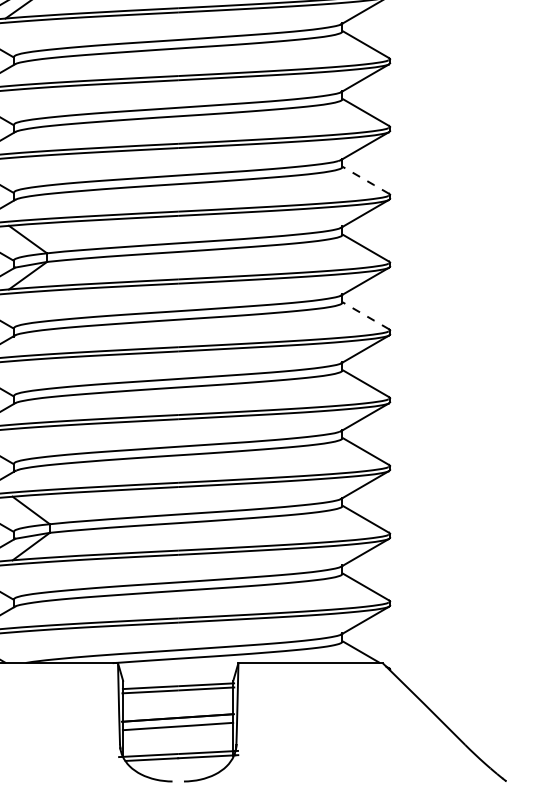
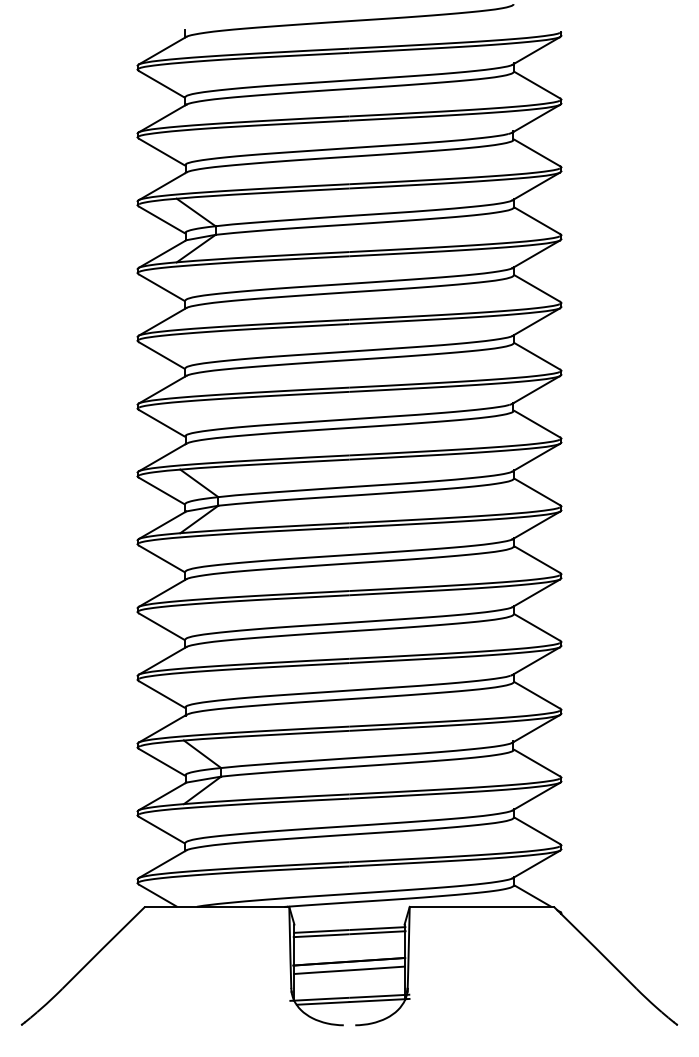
line: (365, 179) -> (536, 423), dashed -> solid
line: (366, 315) -> (537, 559), dashed -> solid

